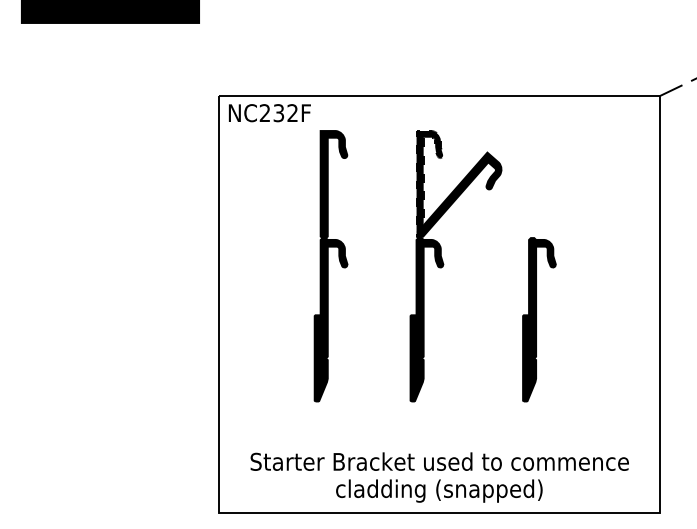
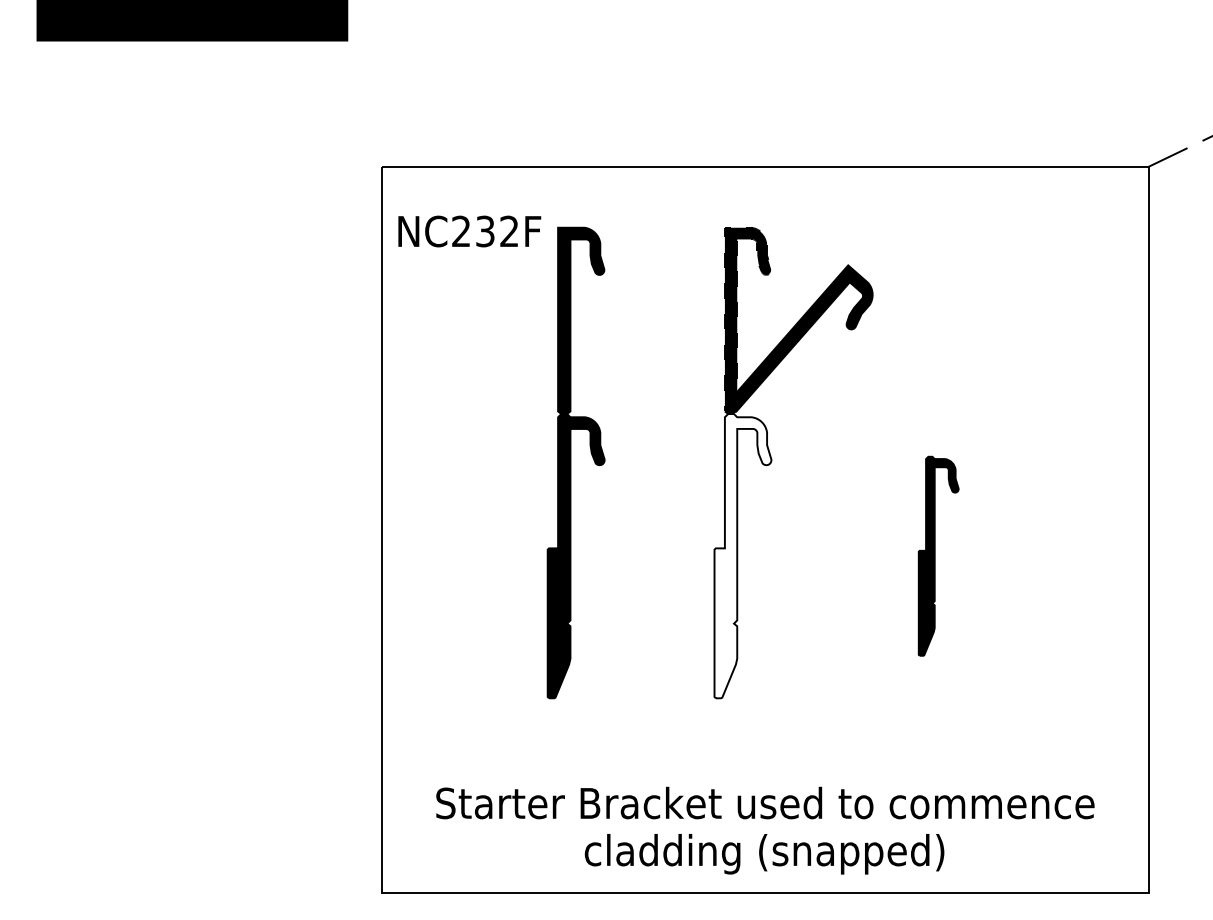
text: (269, 113) -> (469, 232), moved
fill: (426, 319) -> (742, 555), removed
part: (539, 319) -> (938, 555), size x0.7

